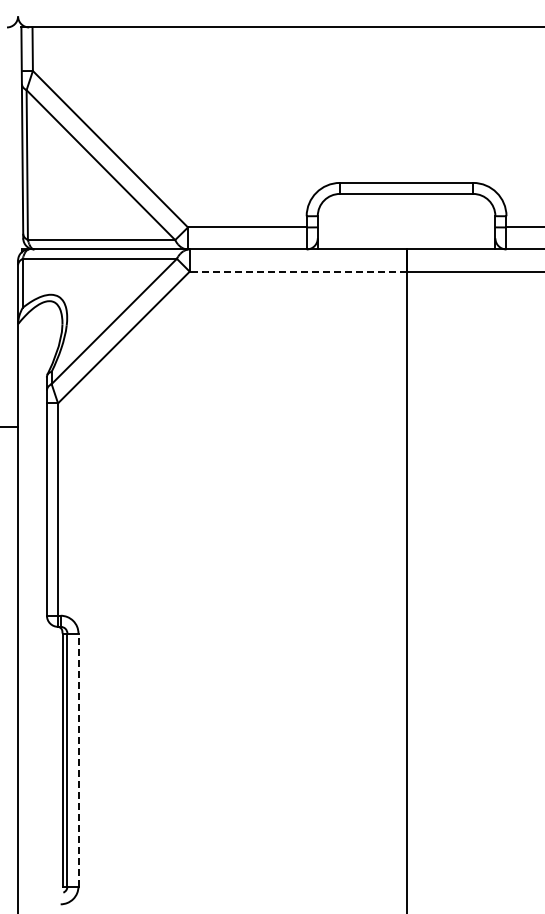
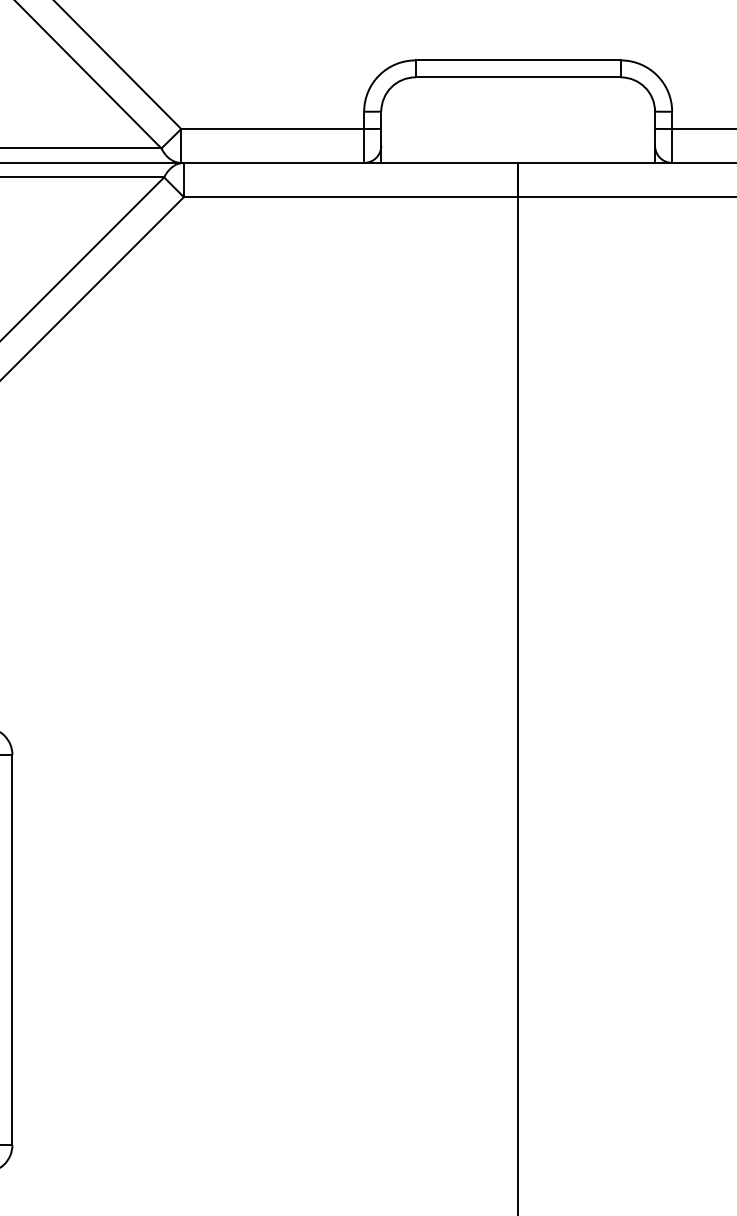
line: (297, 271) -> (350, 196), dashed -> solid
line: (78, 760) -> (12, 950), dashed -> solid

